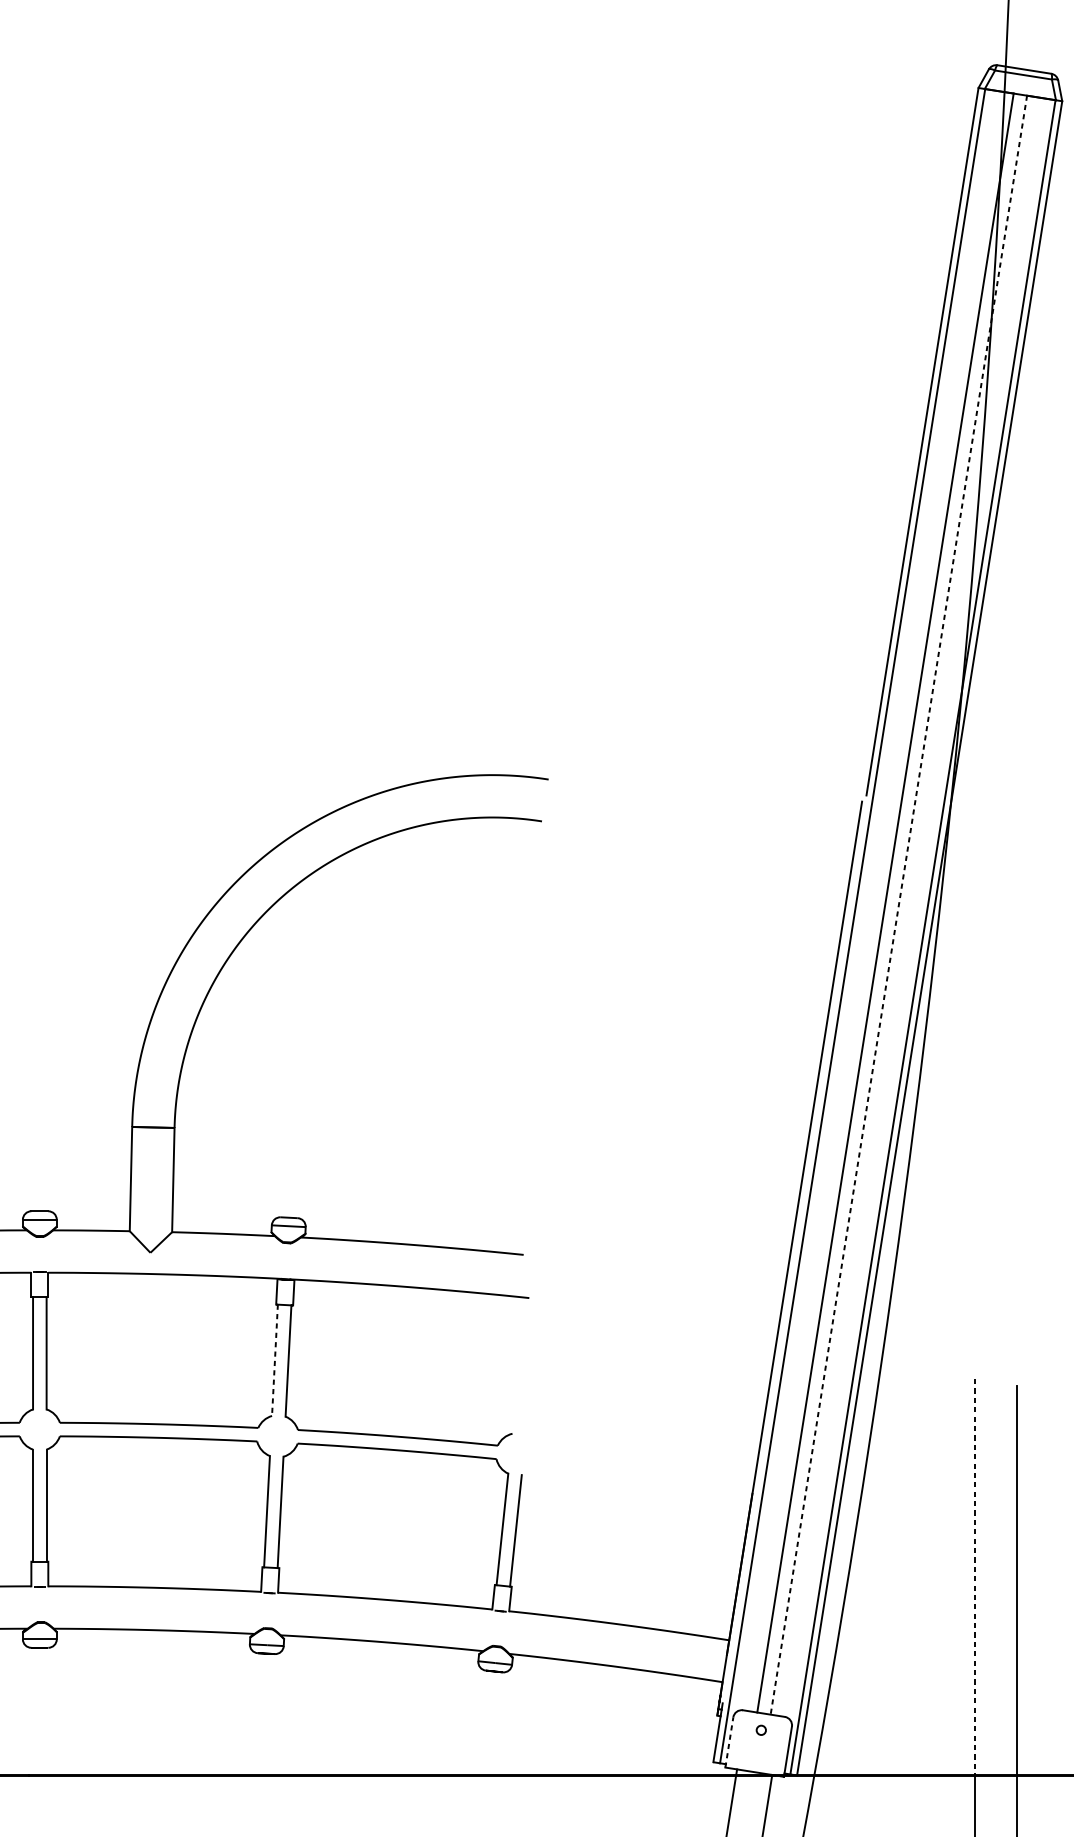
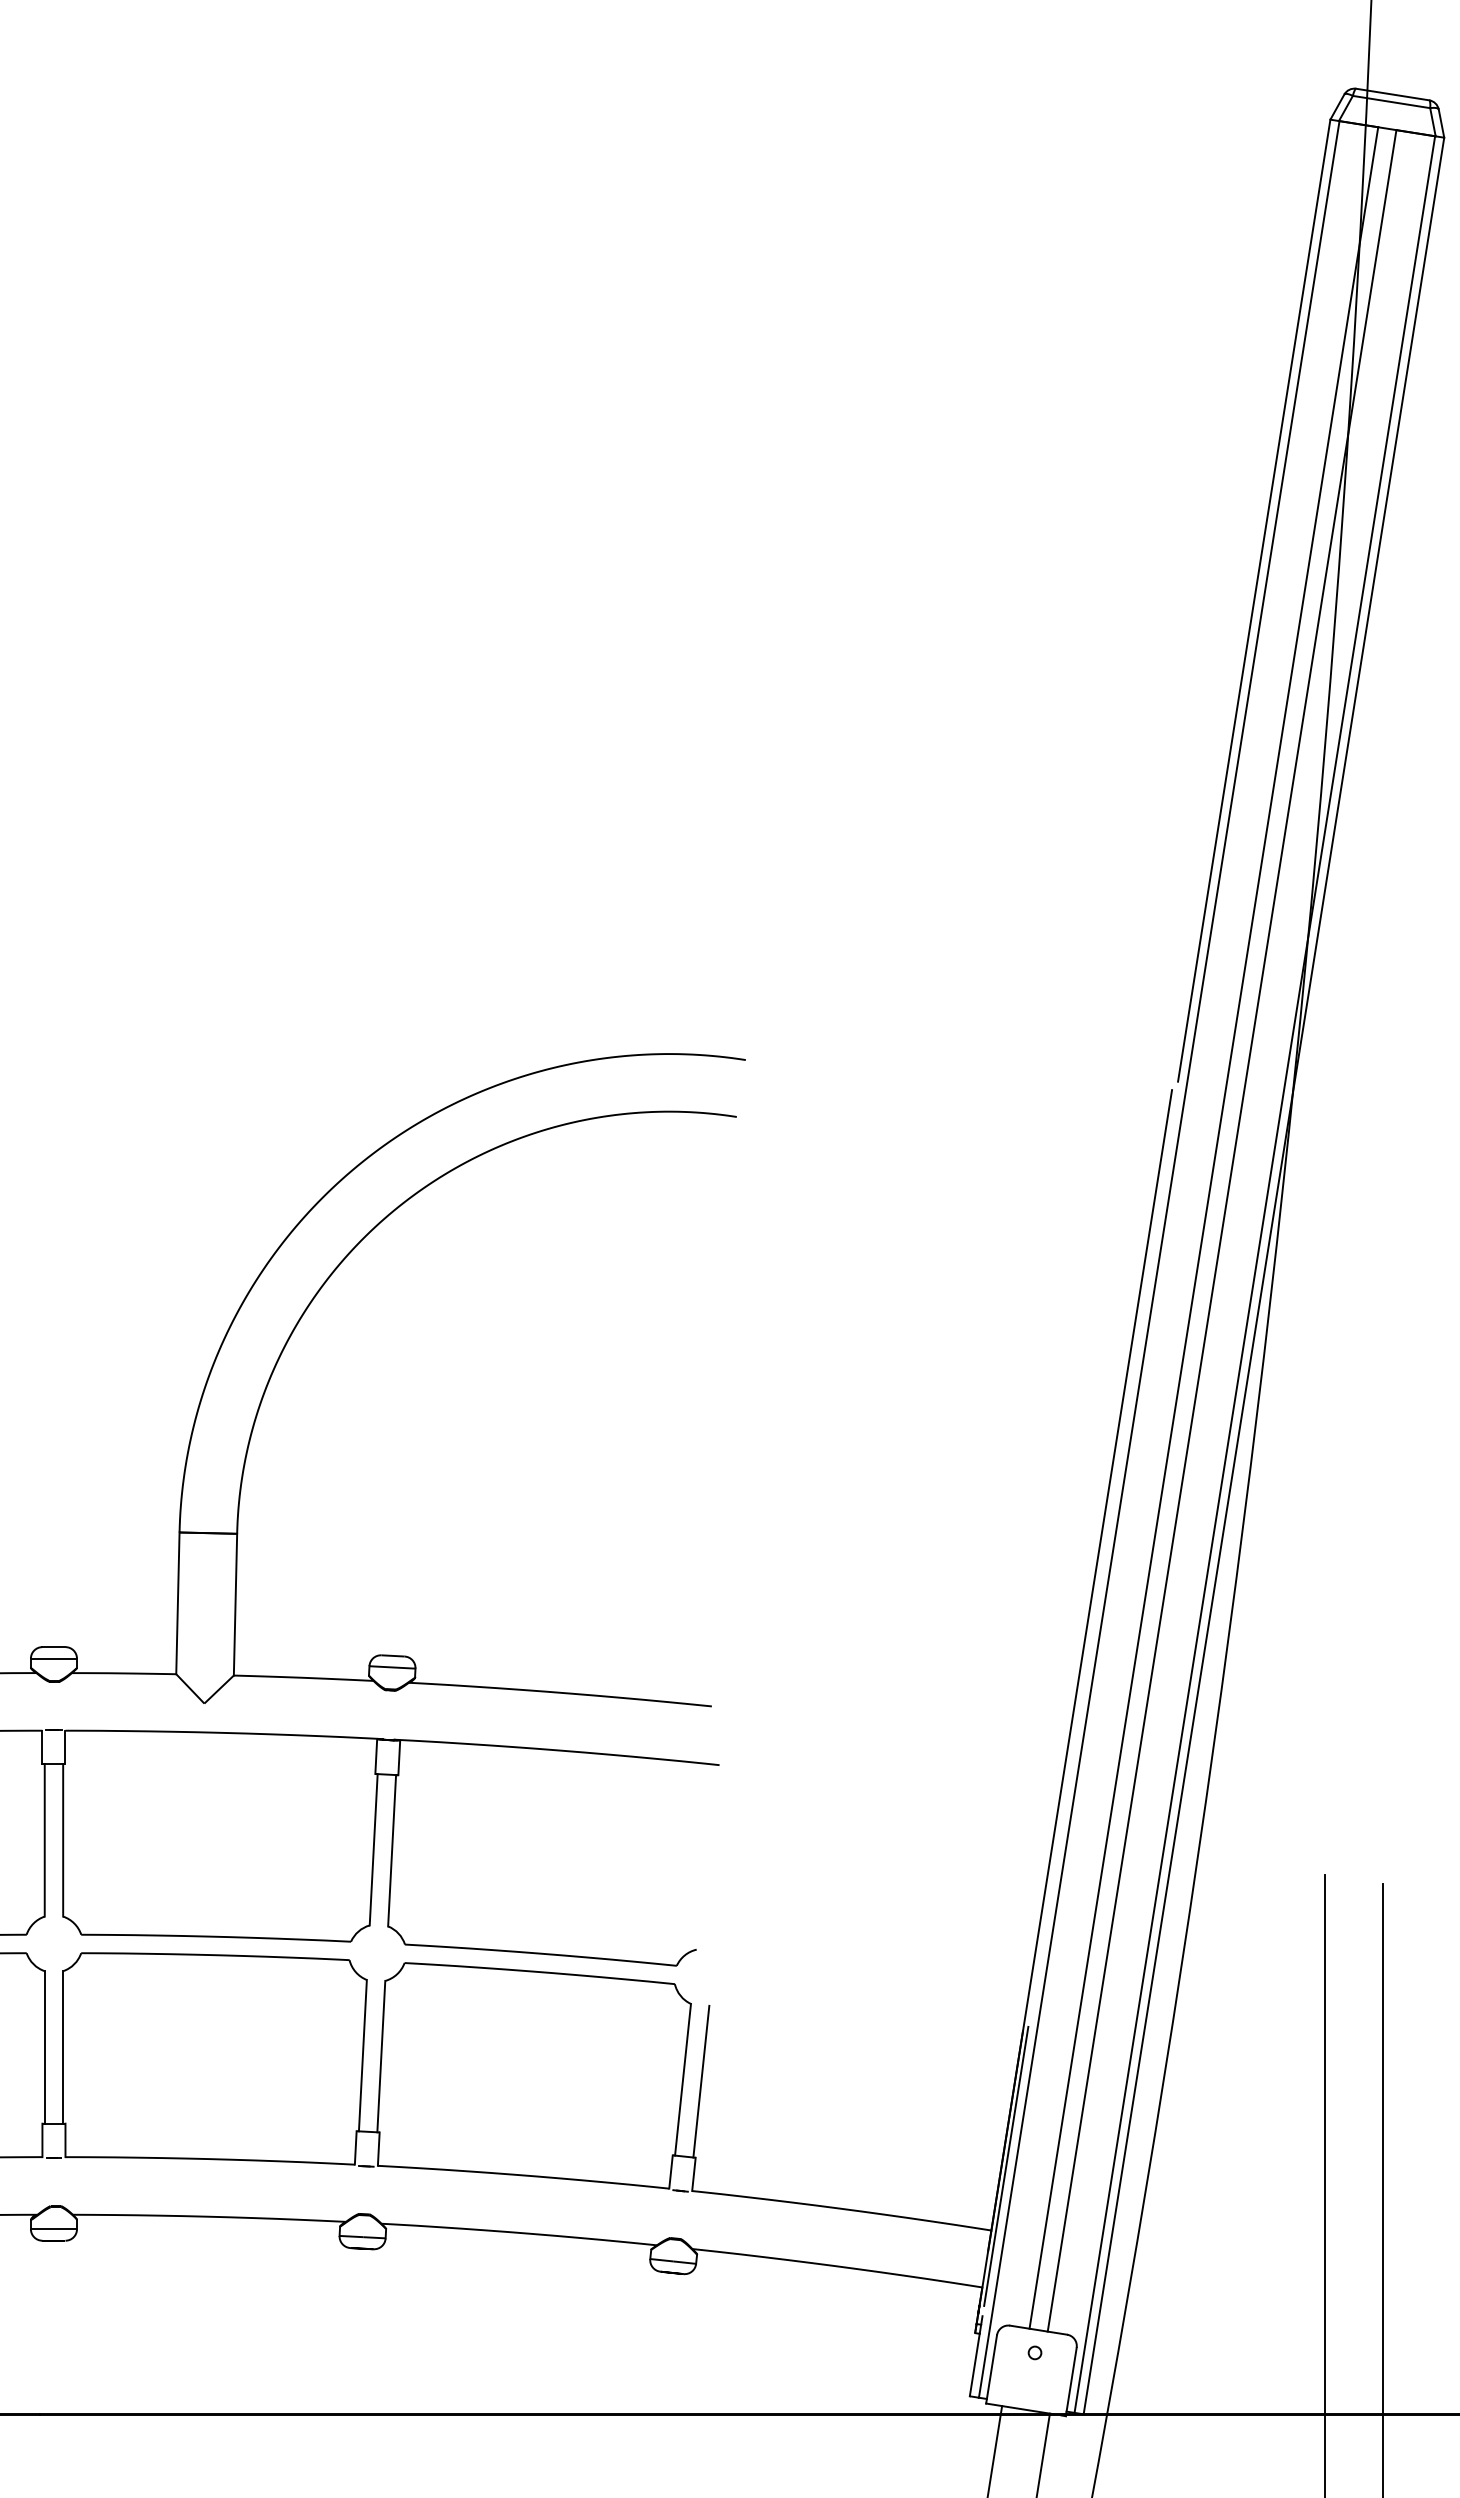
line: (899, 905) -> (1222, 1231), dashed -> solid
line: (274, 1360) -> (373, 1849), dashed -> solid
line: (974, 1577) -> (1325, 2144), dashed -> solid
line: (740, 1592) -> (1006, 2165), added
line: (729, 1742) -> (991, 2369), dashed -> solid

